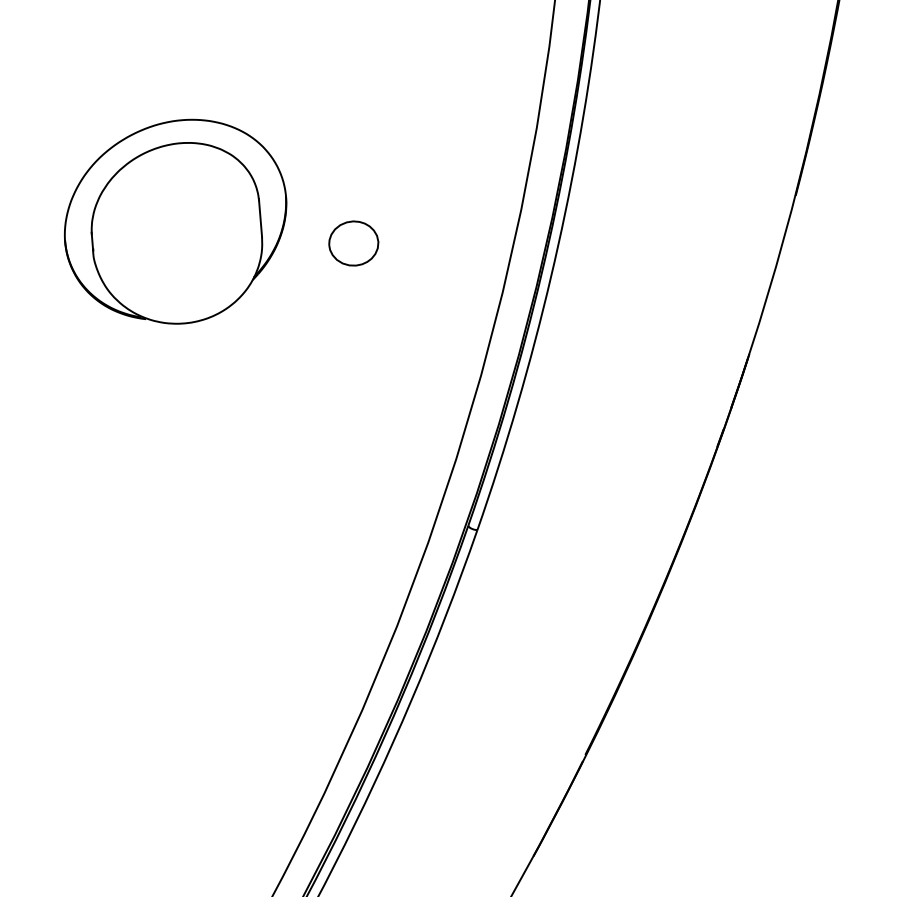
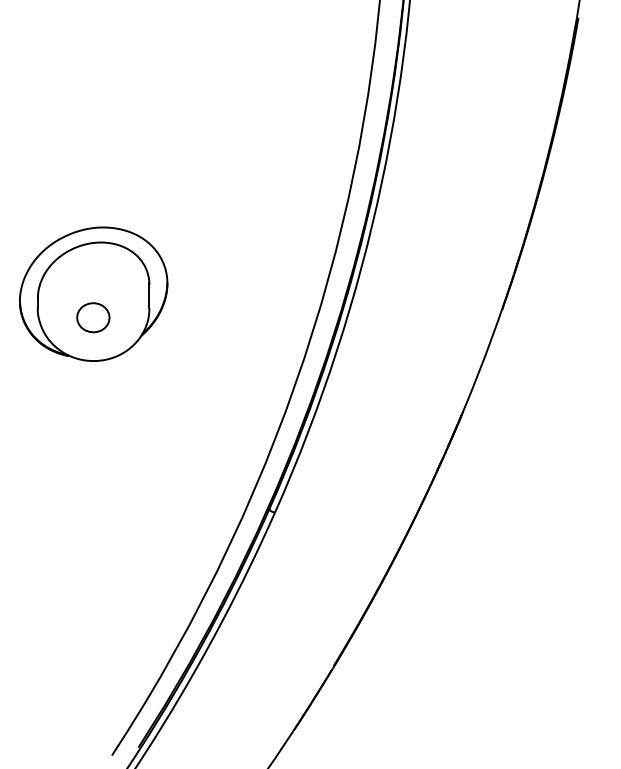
part: (353, 243) -> (93, 317), moved

